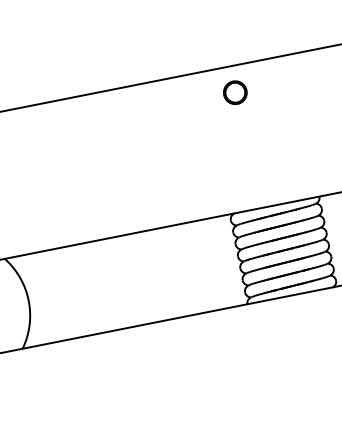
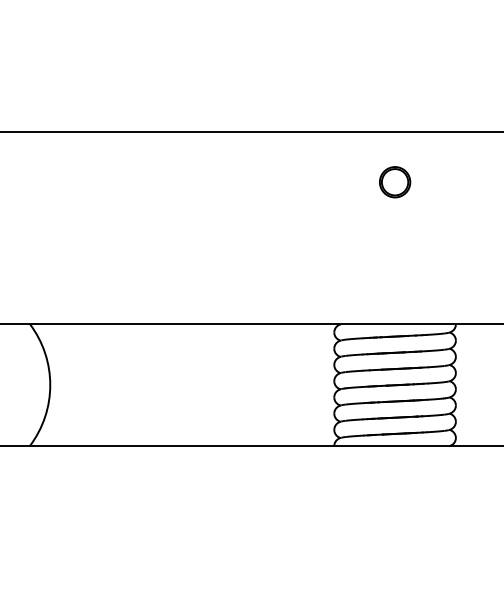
part: (235, 92) -> (395, 182), moved

